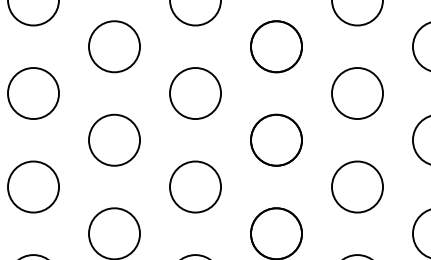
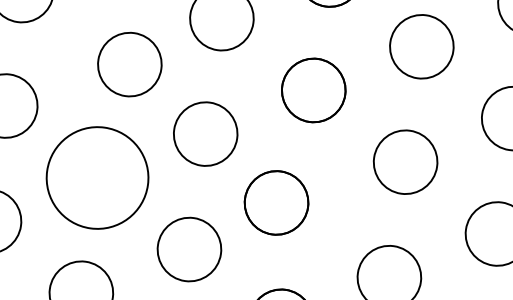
part: (114, 46) -> (129, 64), moved
part: (114, 139) -> (97, 176), size x1.6
part: (276, 139) -> (276, 201), moved

